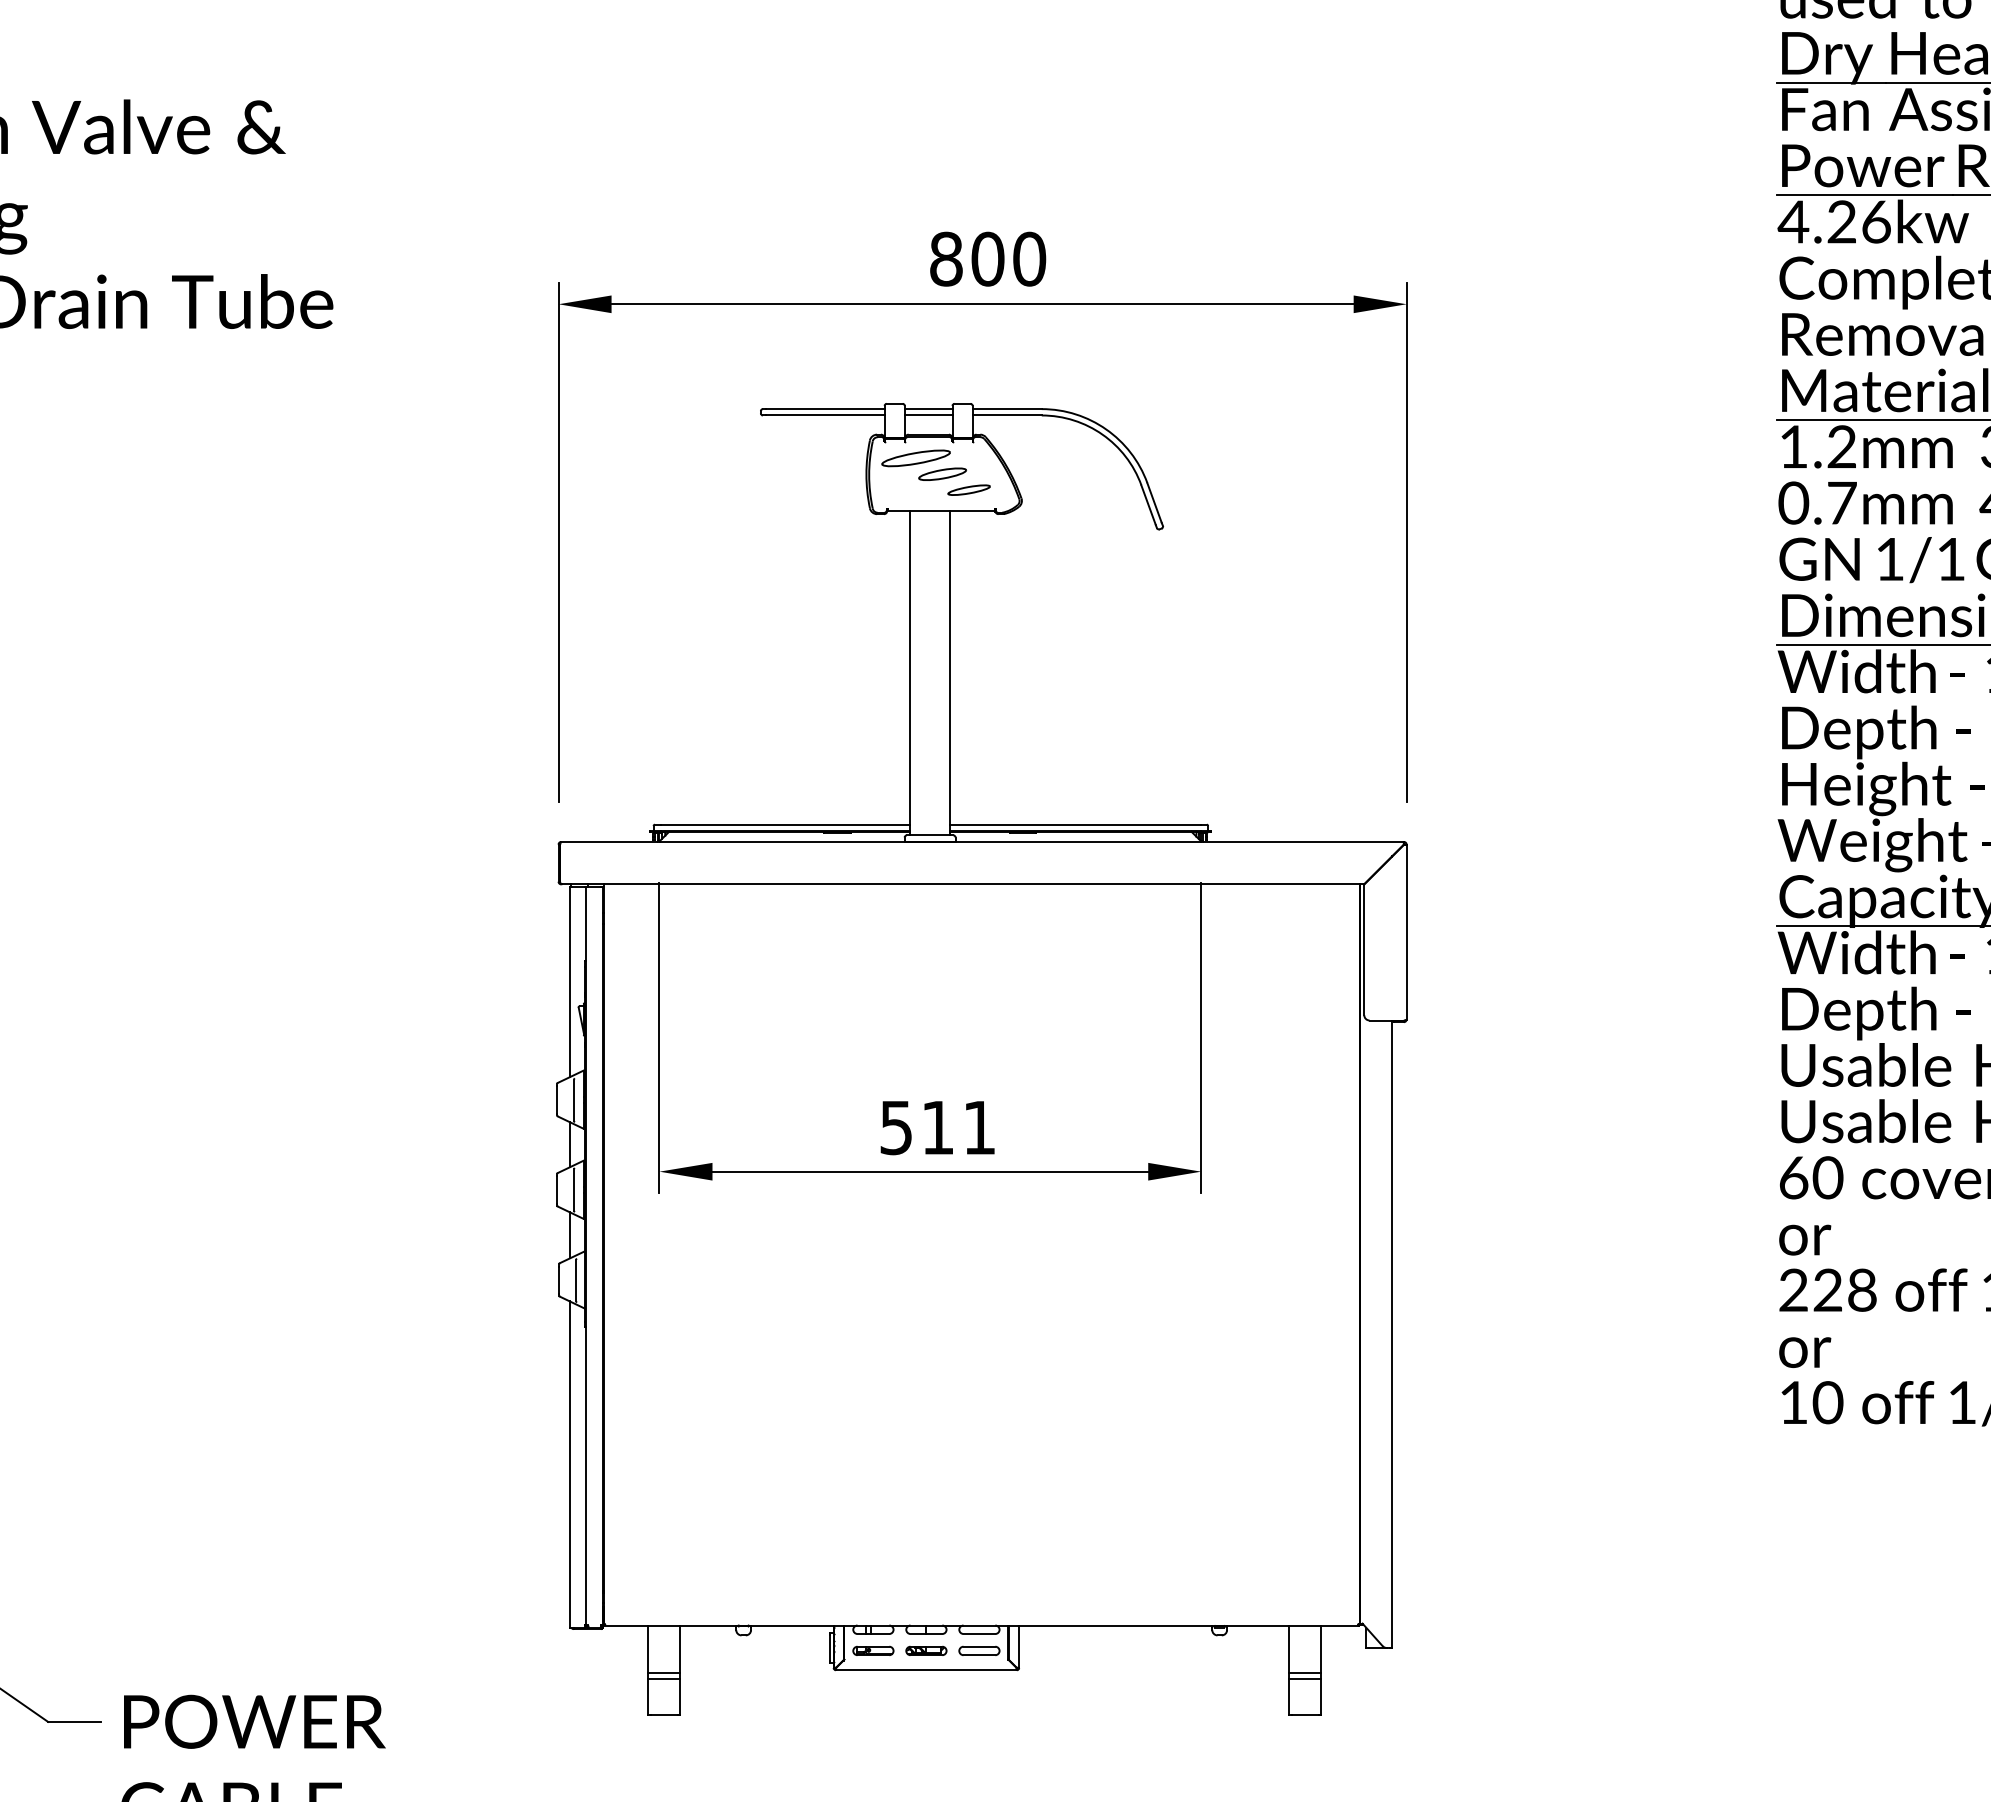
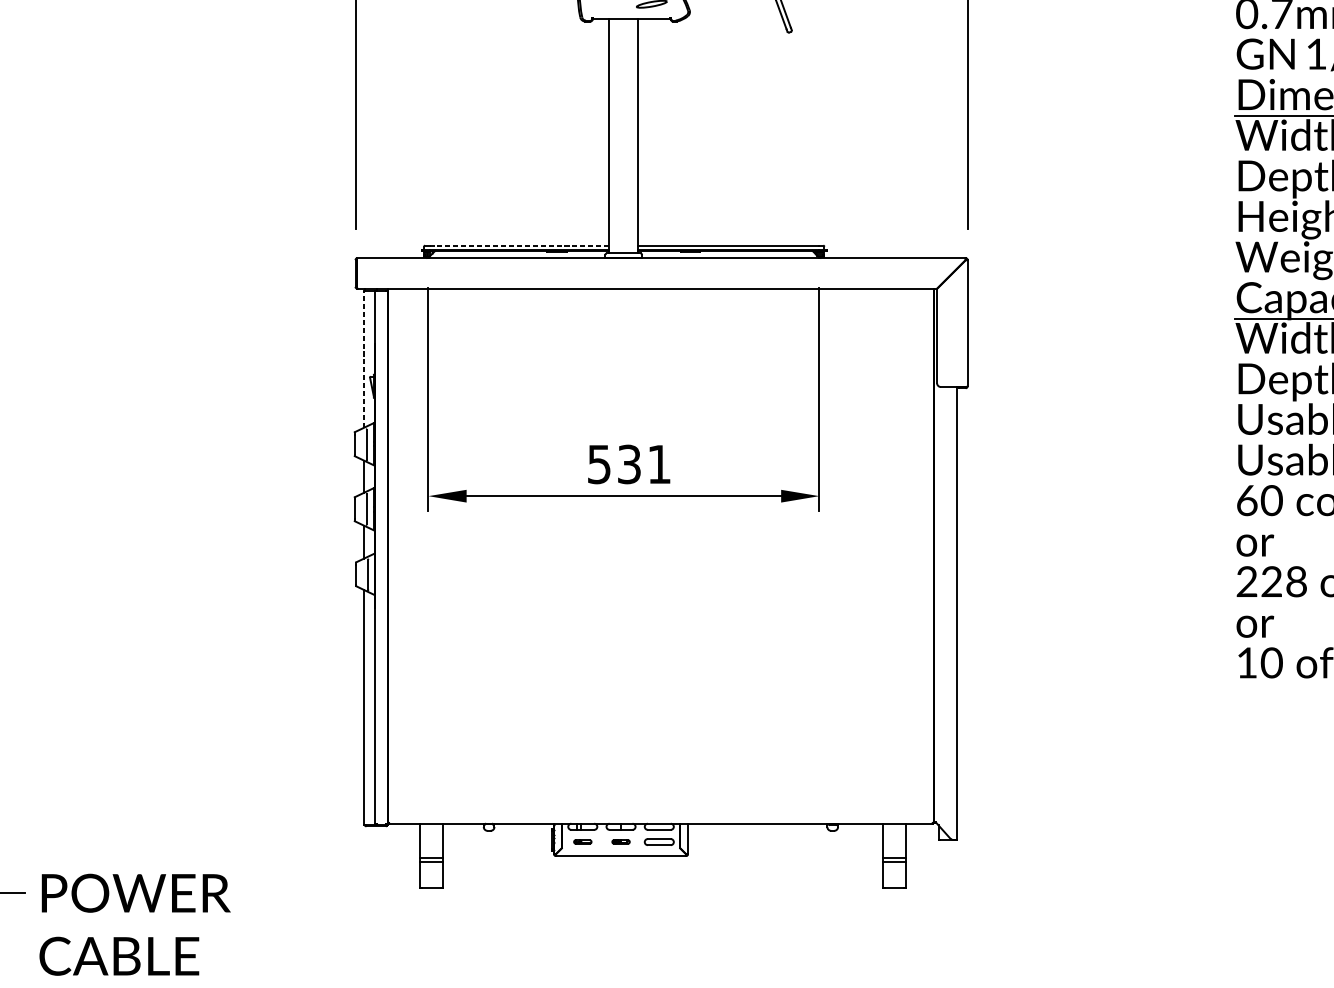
line: (785, 824) -> (519, 245), solid -> dashed
line: (570, 981) -> (364, 358), solid -> dashed
text: (937, 1127) -> (629, 464), 511 -> 531
part: (873, 1650) -> (582, 841), size x0.6
part: (926, 1650) -> (621, 841), size x0.6

